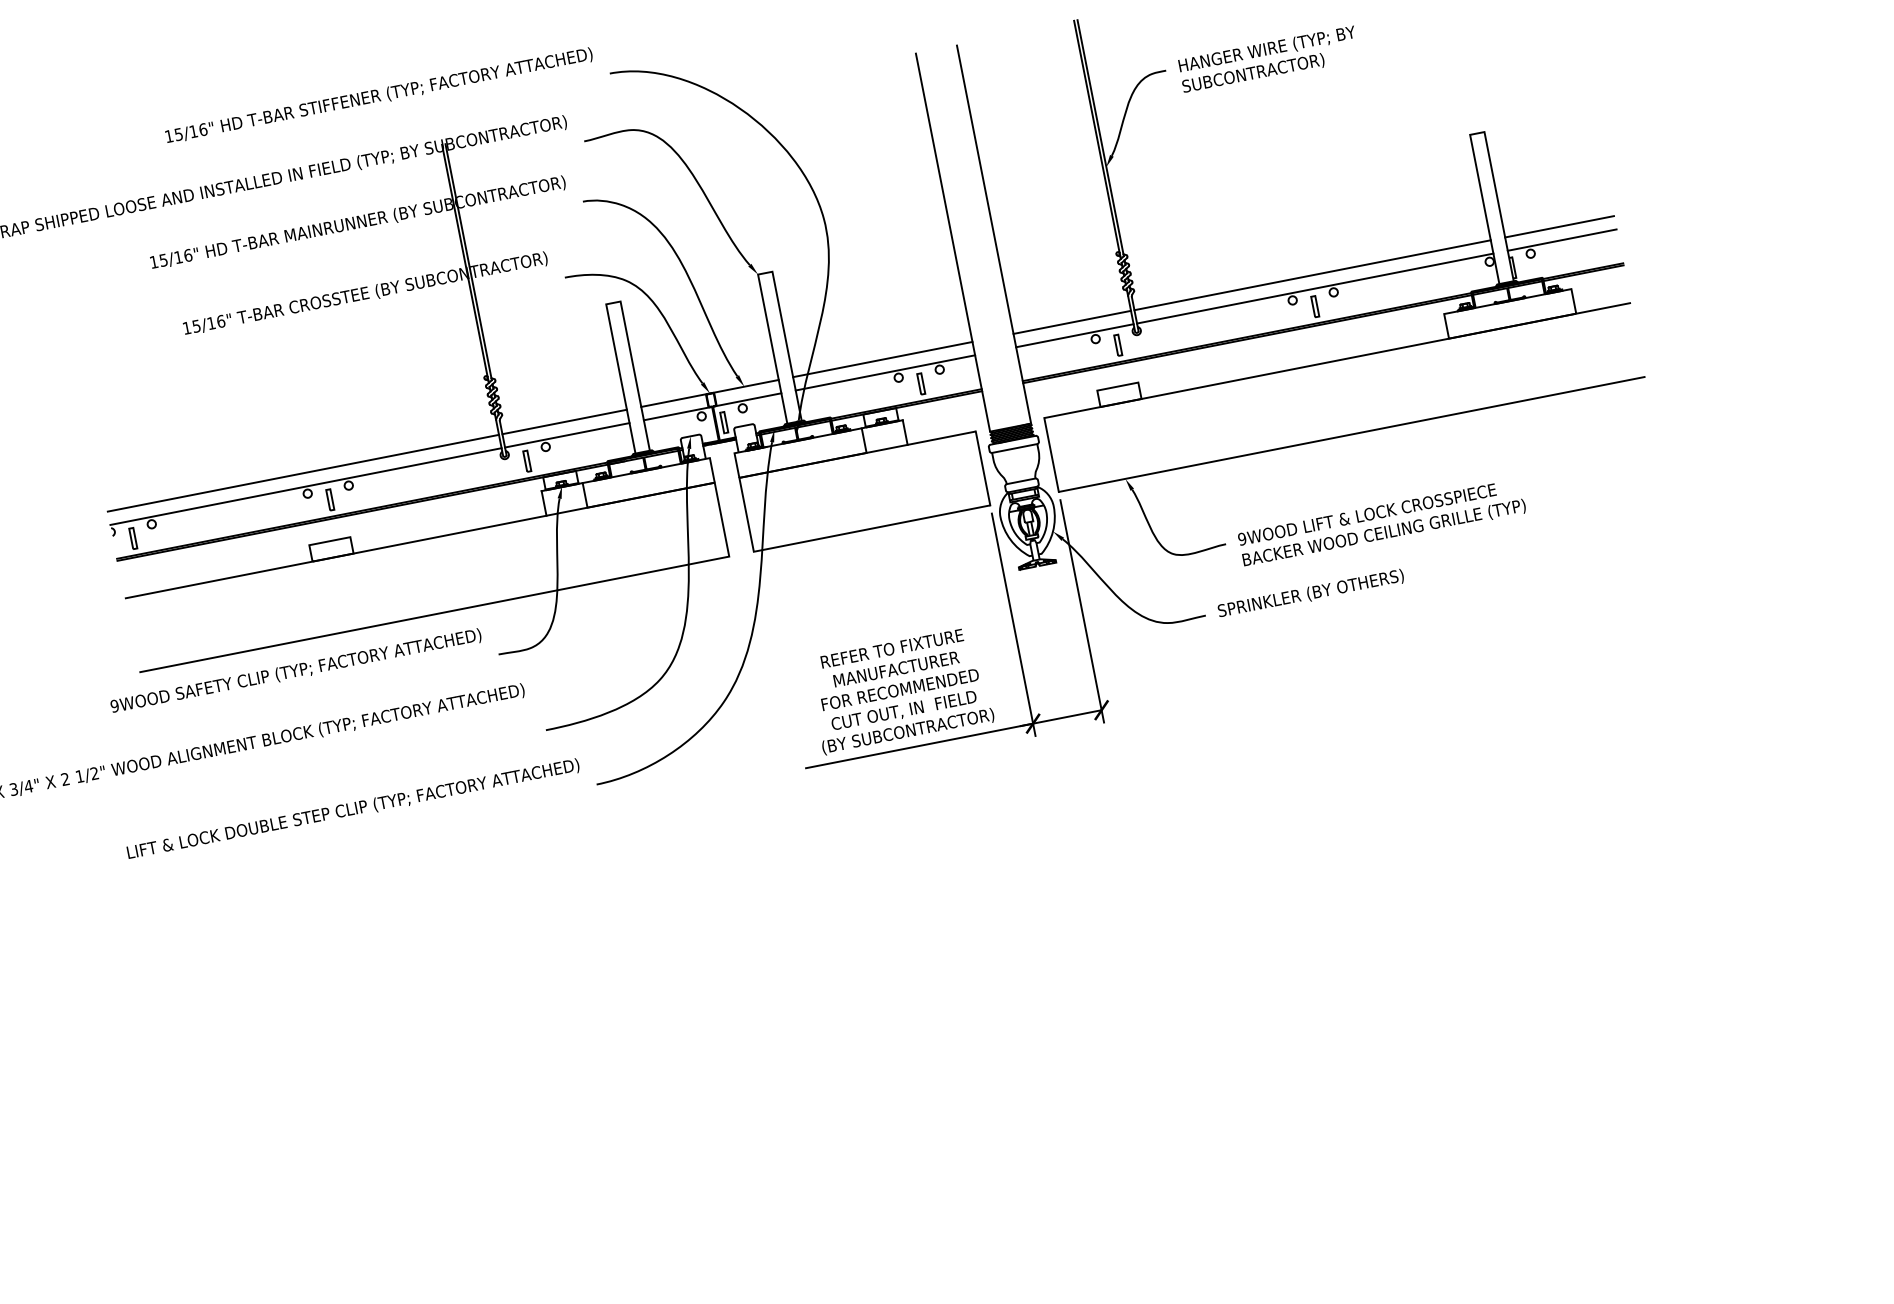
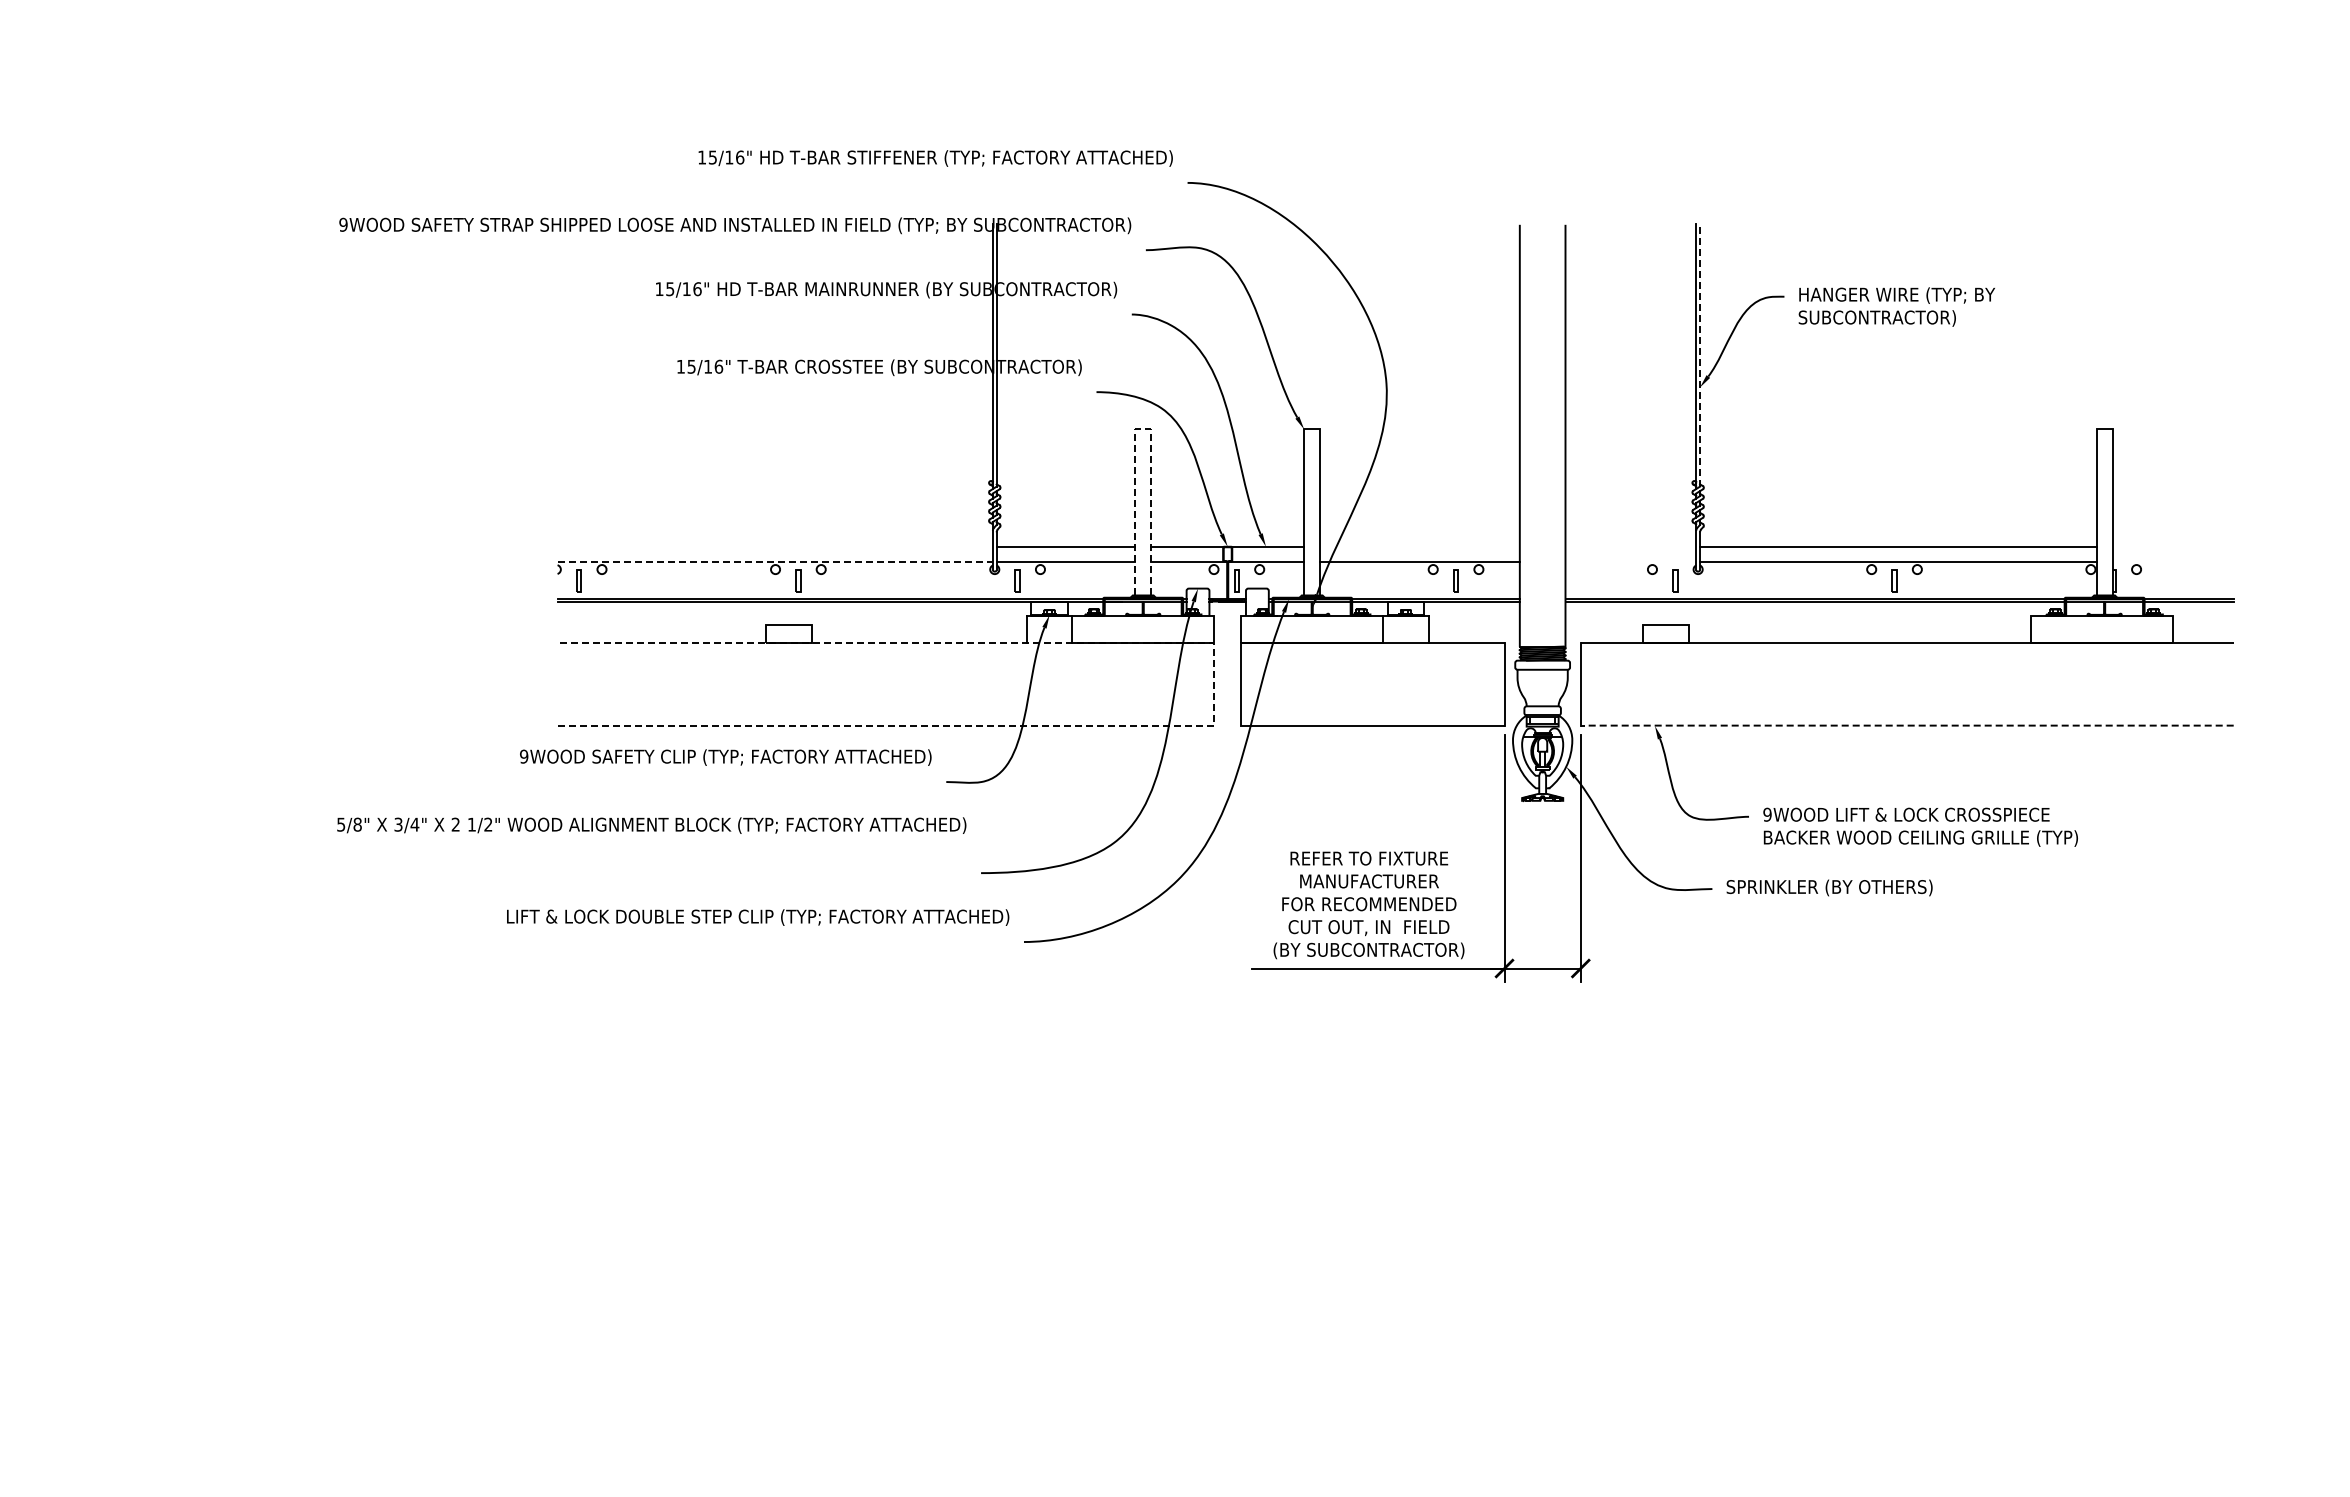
line: (1100, 137) -> (1700, 354), solid -> dashed
line: (1558, 226) -> (2172, 546), removed
line: (1561, 240) -> (2172, 561), removed
line: (613, 302) -> (1143, 429), solid -> dashed
line: (1071, 322) -> (1630, 546), removed
line: (1074, 335) -> (1630, 561), removed
line: (882, 359) -> (1419, 546), removed
line: (1351, 434) -> (1906, 725), solid -> dashed
line: (302, 473) -> (774, 546), removed
line: (306, 486) -> (775, 561), solid -> dashed
line: (722, 519) -> (1214, 684), solid -> dashed

